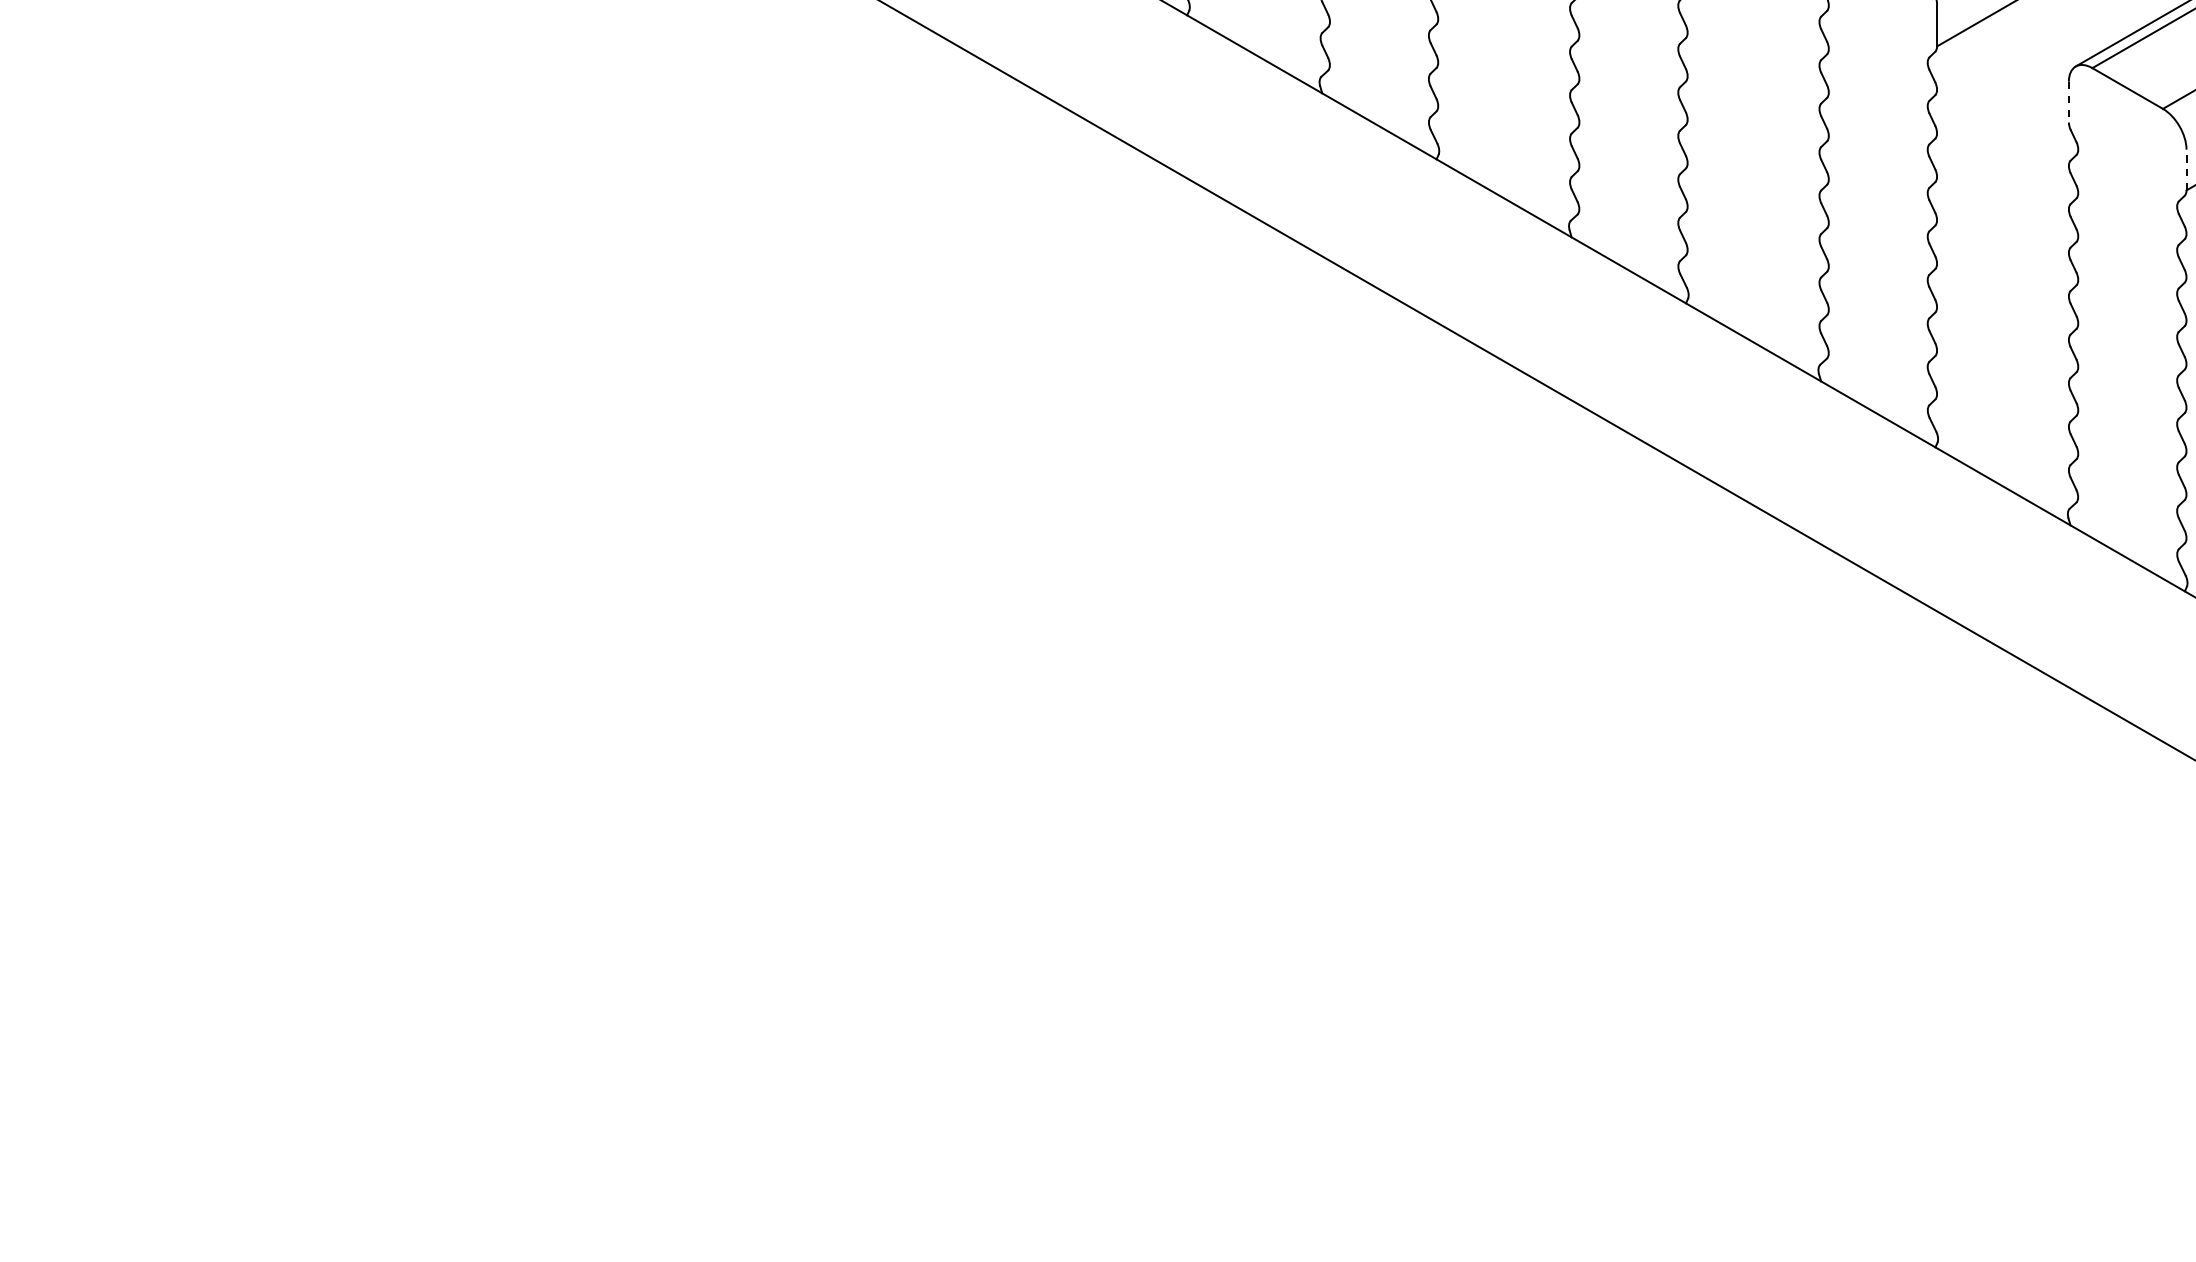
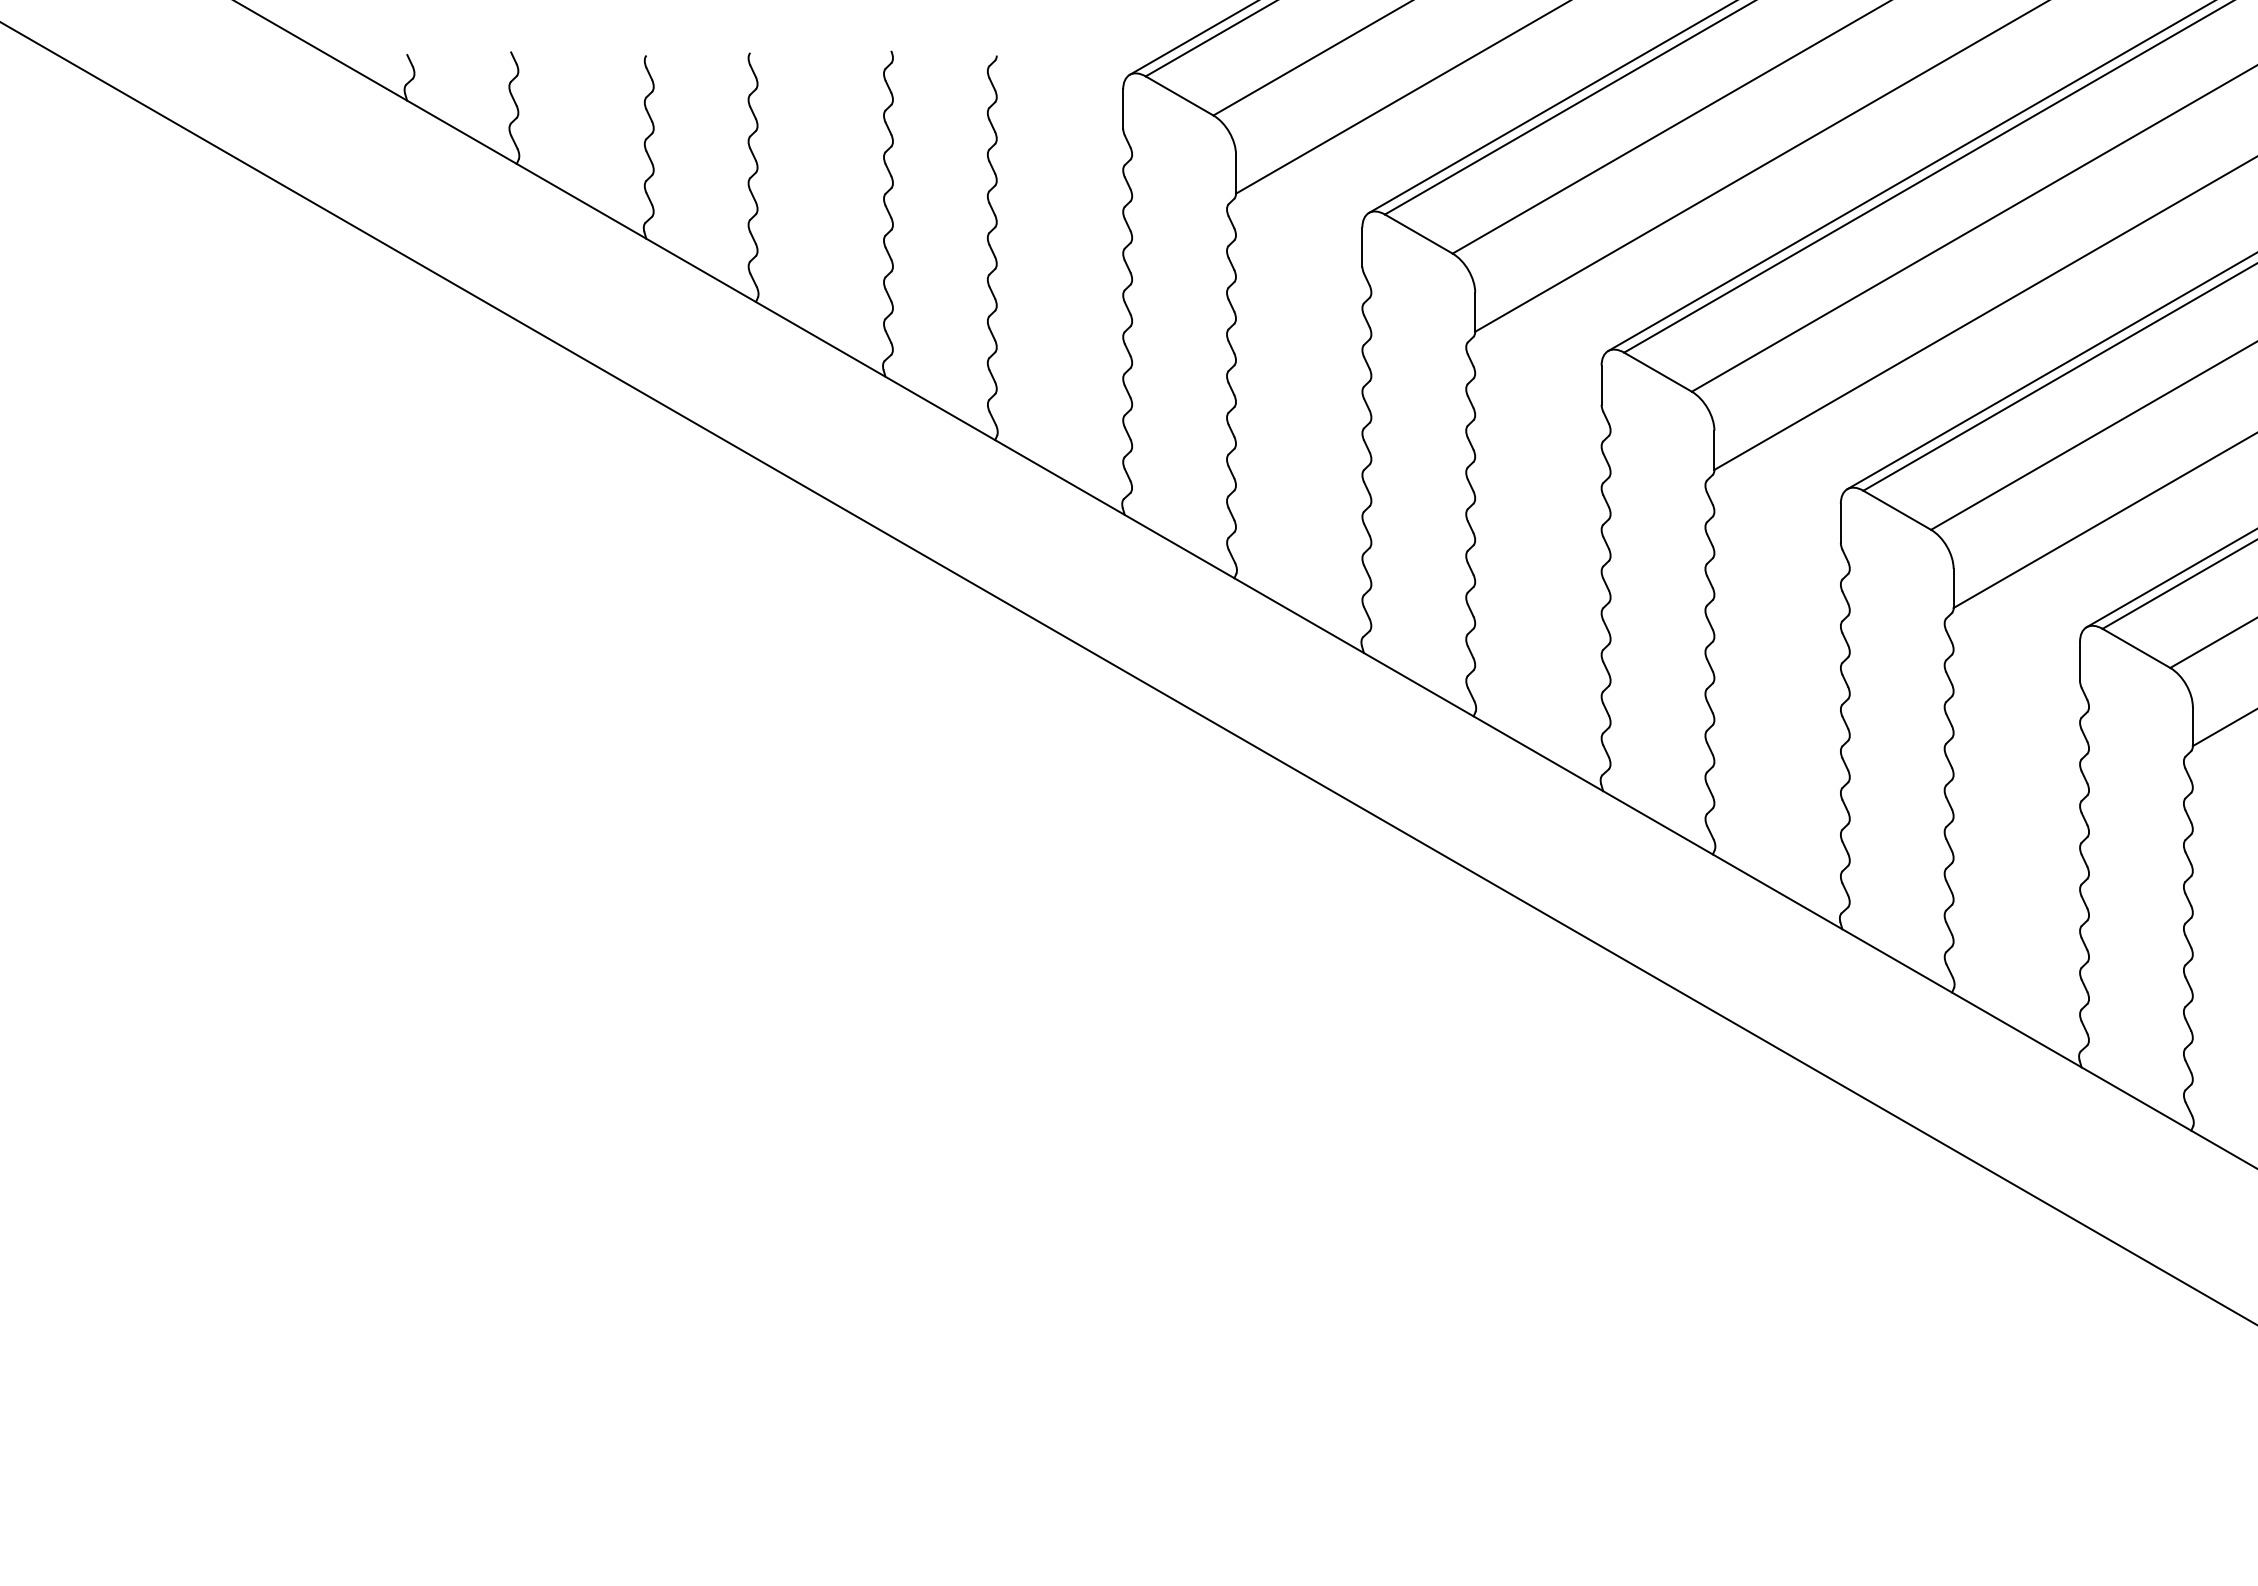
line: (2068, 102) -> (1840, 523), dashed -> solid
line: (2186, 170) -> (1953, 588), dashed -> solid

